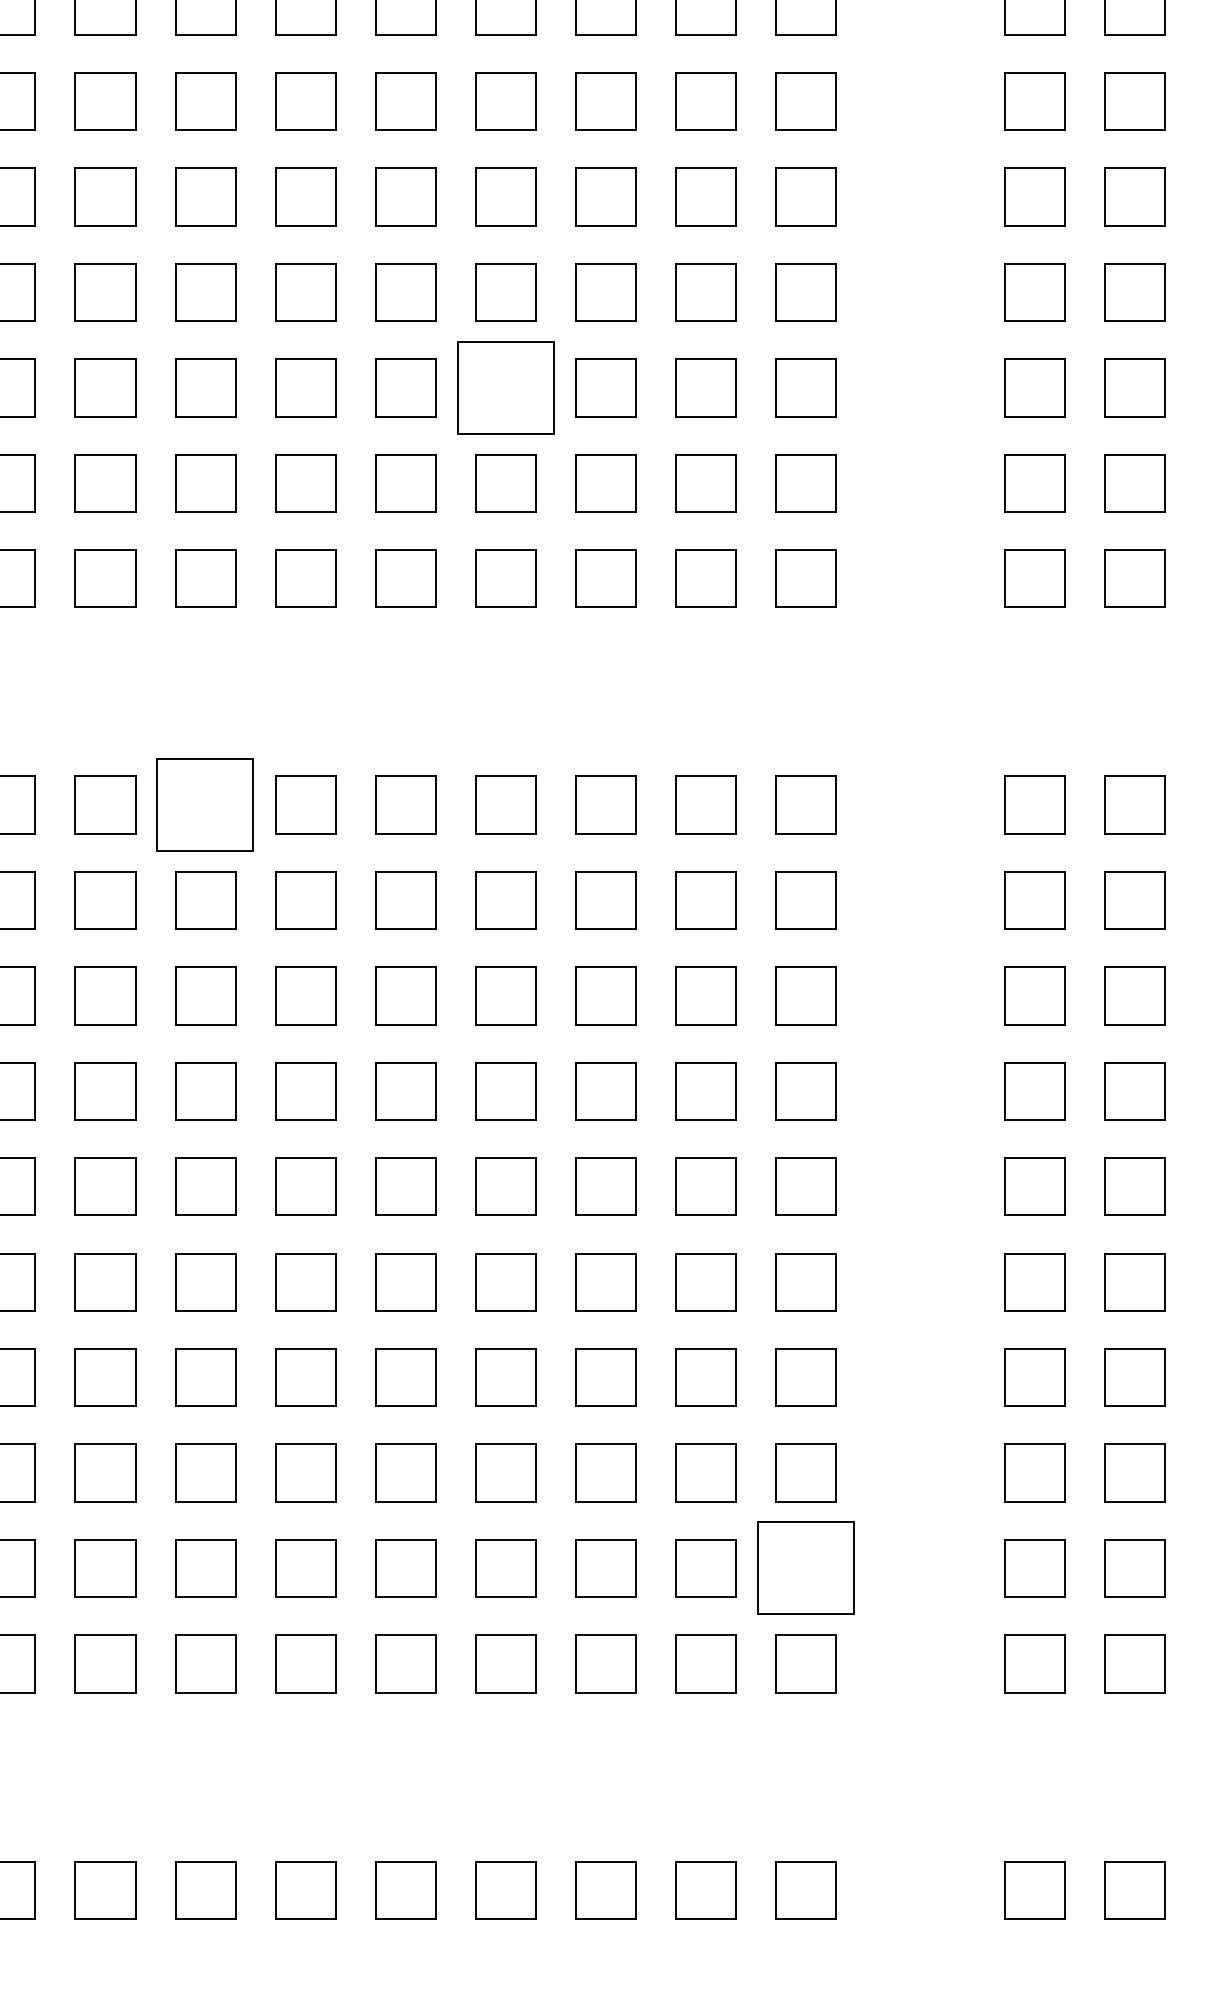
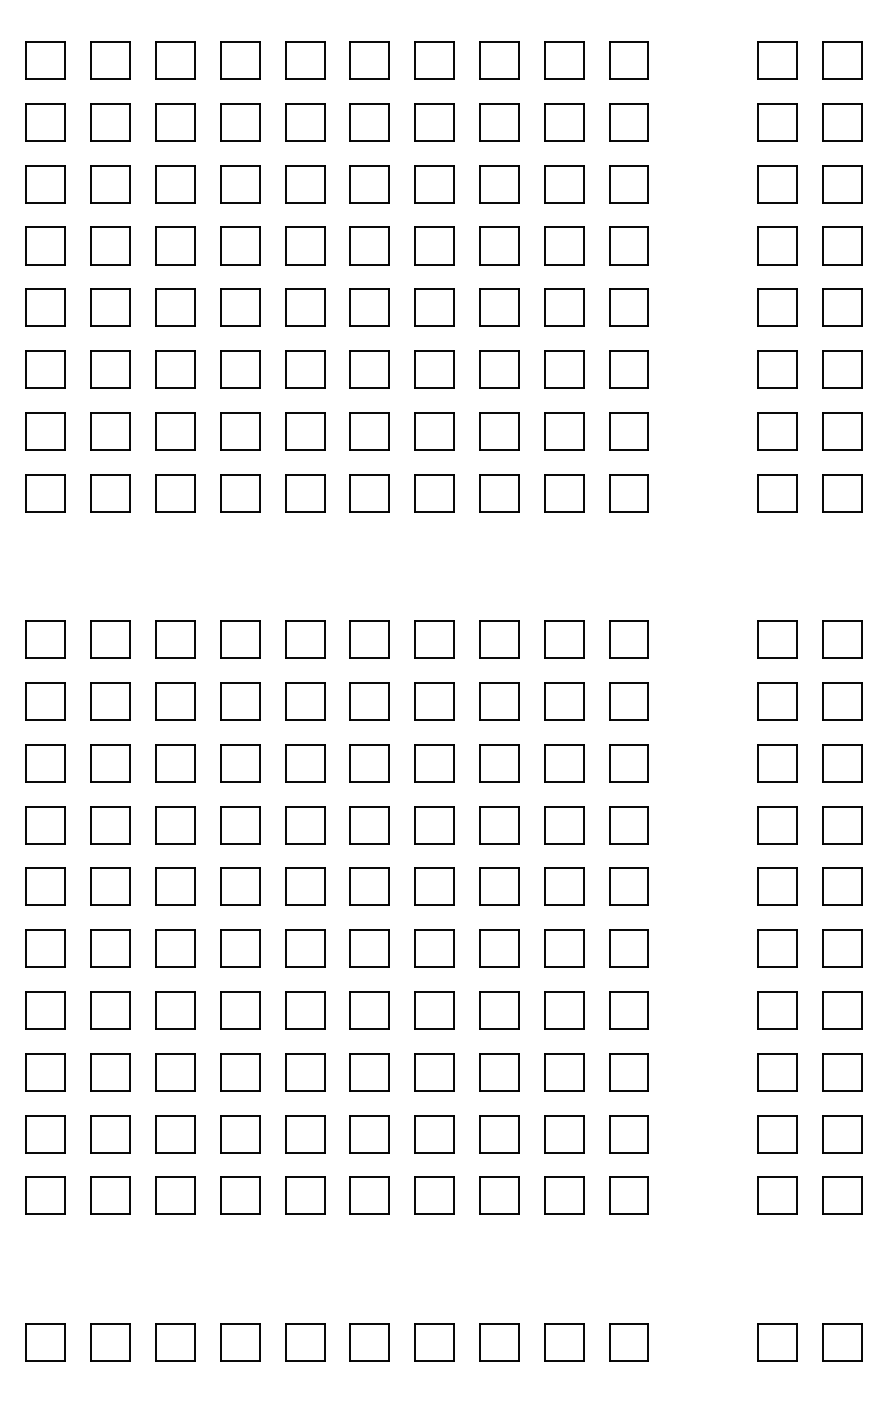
part: (505, 387) -> (434, 369), size x0.62
part: (205, 804) -> (240, 639), size x0.62
part: (805, 1569) -> (628, 1134), size x0.62

